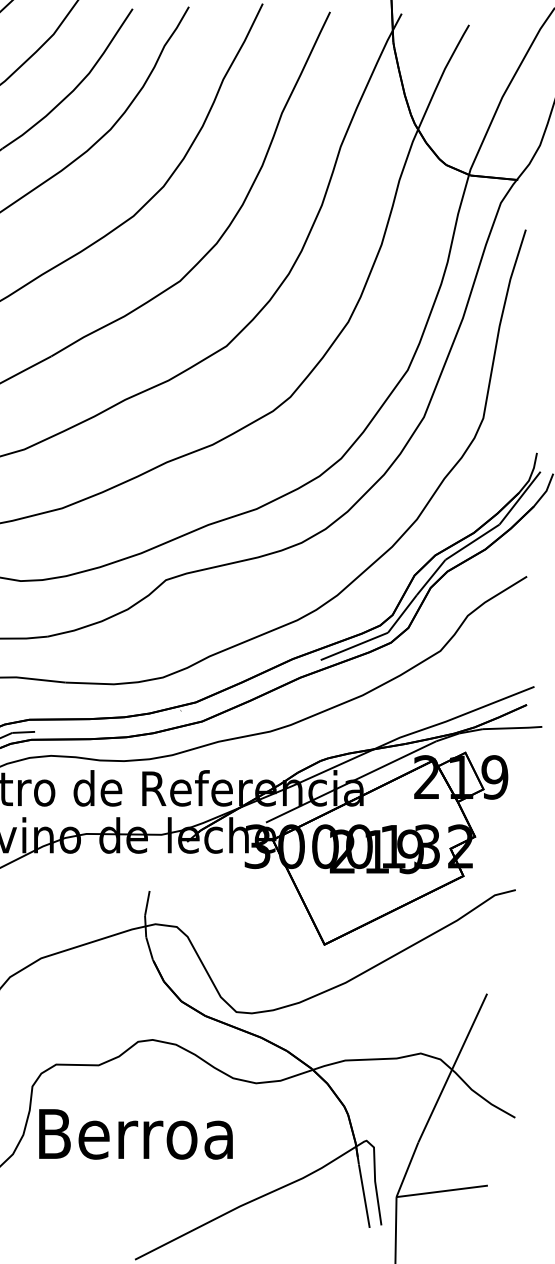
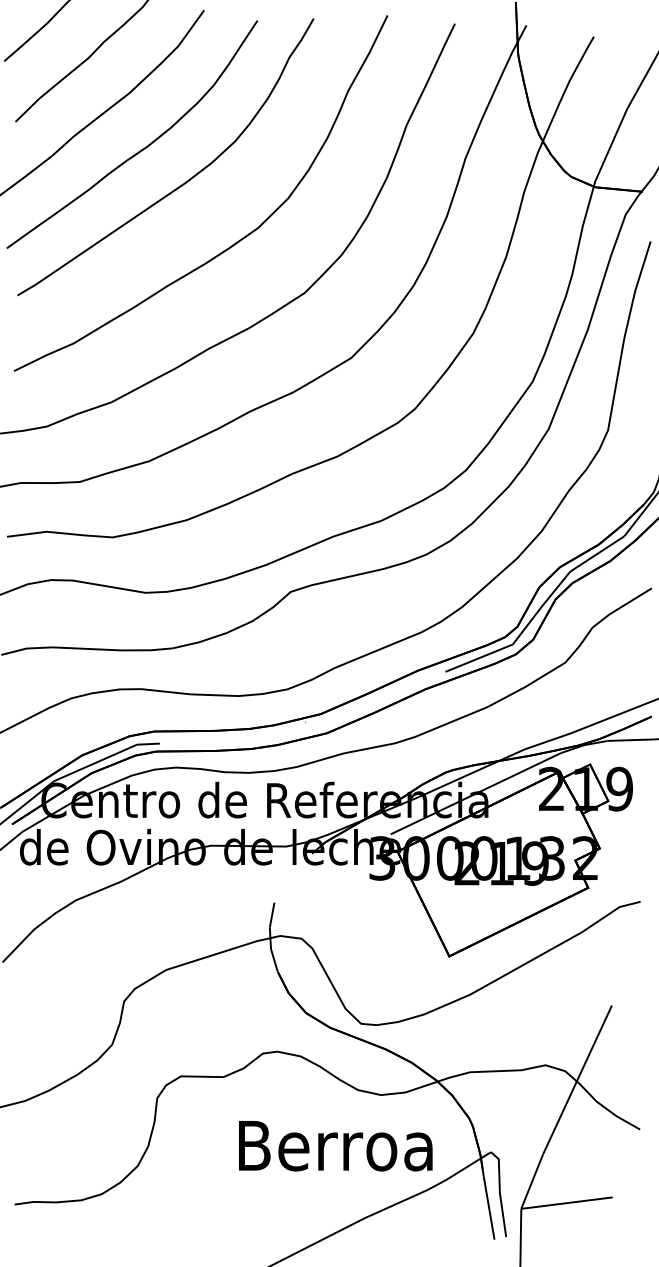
text: (135, 1134) -> (335, 1146), moved

